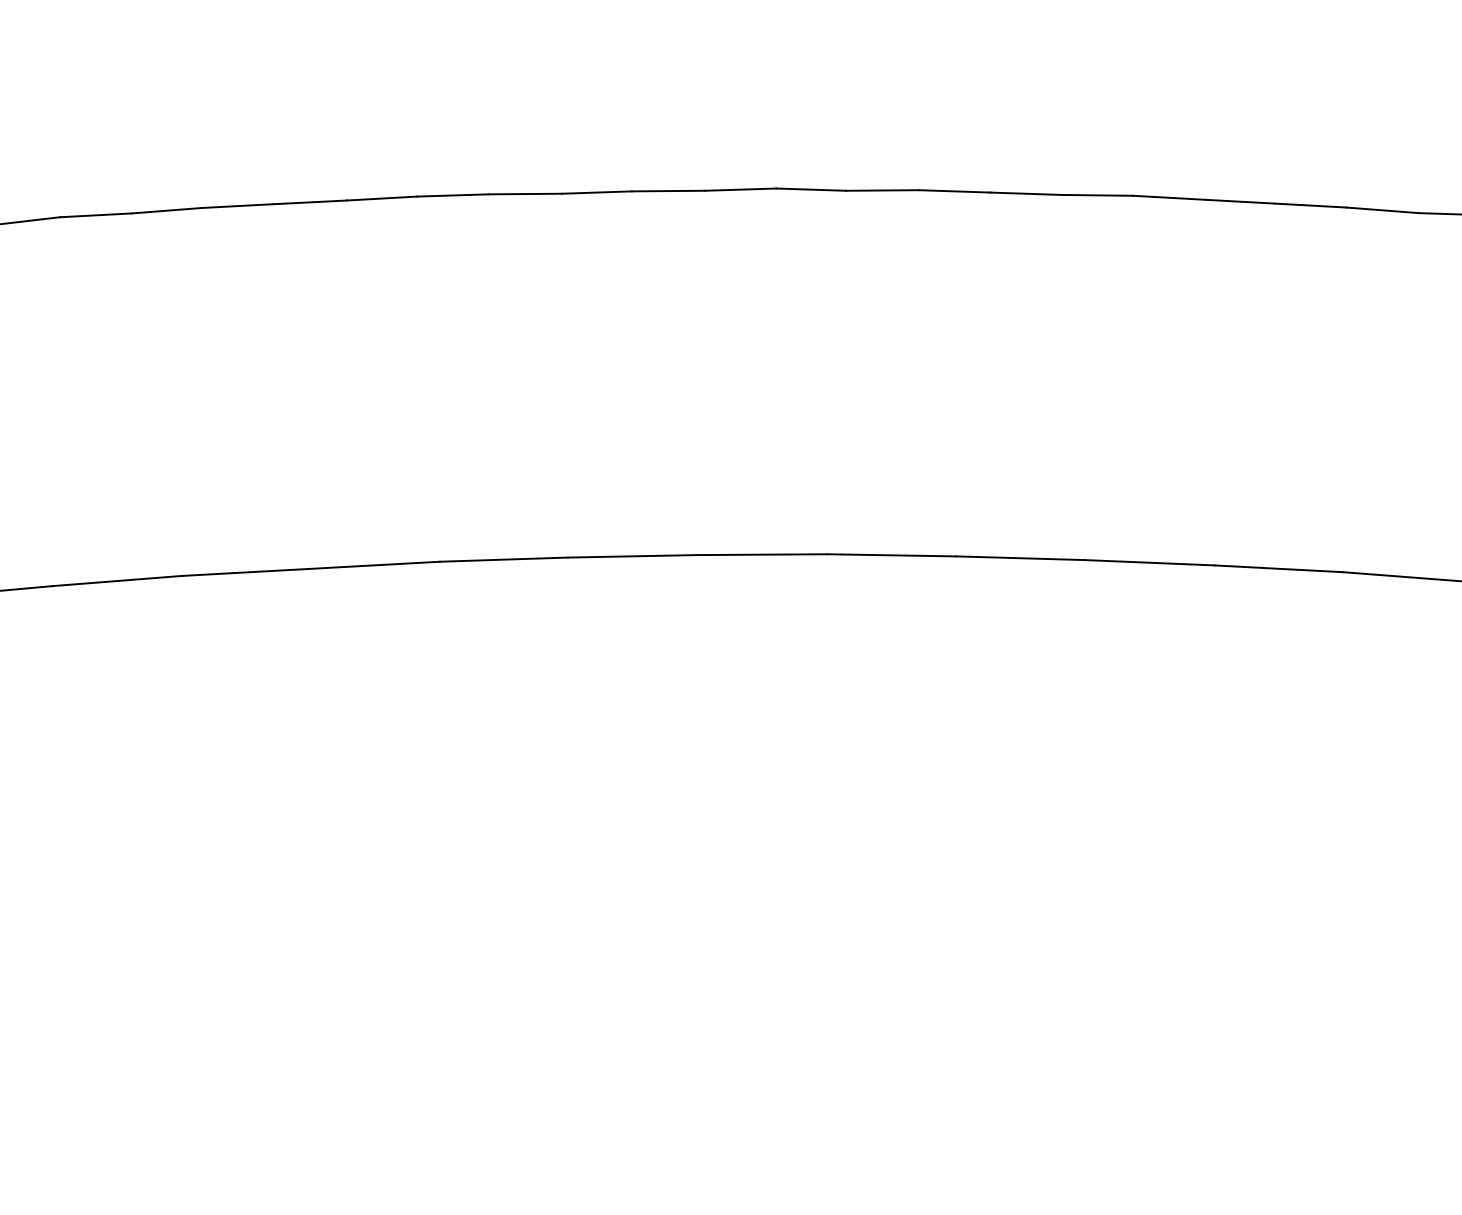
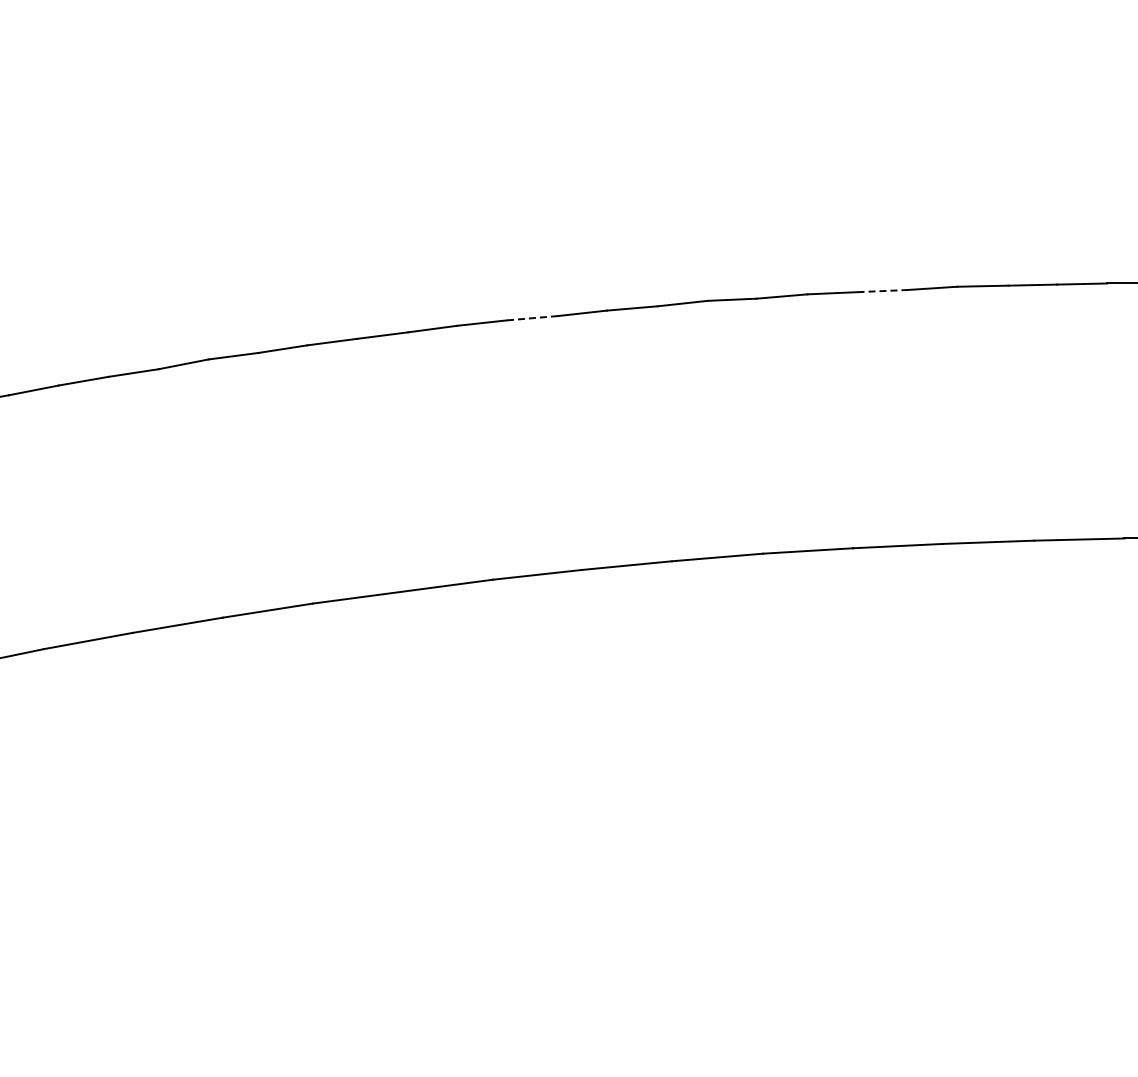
line: (525, 194) -> (532, 318), solid -> dashed
line: (1026, 194) -> (882, 291), solid -> dashed

